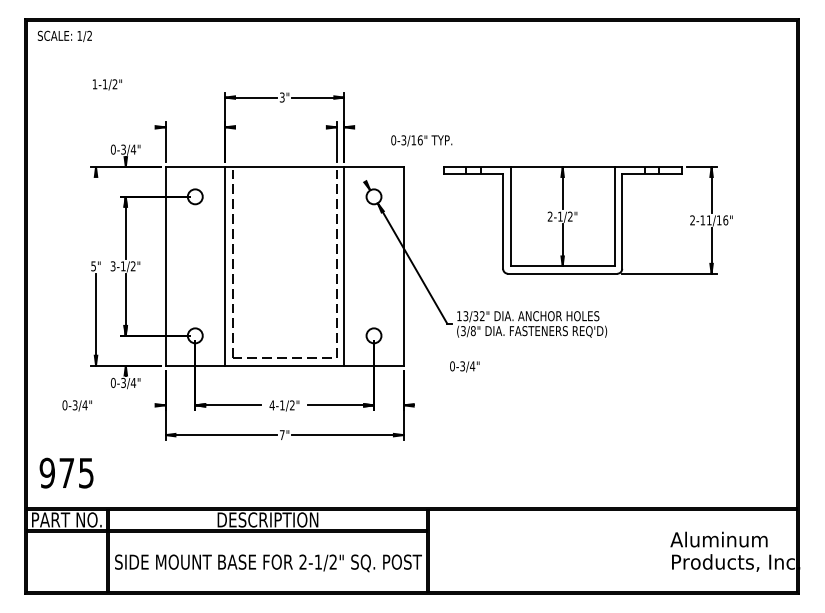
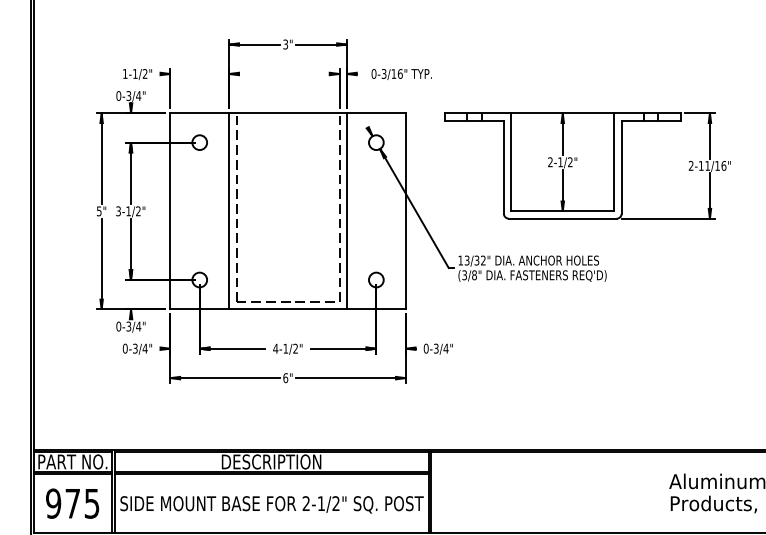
text: (106, 84) -> (136, 74), moved
text: (421, 140) -> (401, 74), moved
line: (96, 212) -> (102, 158), added
text: (464, 366) -> (438, 348), moved
text: (76, 405) -> (136, 348), moved
text: (281, 435) -> (284, 378), 7" -> 6"
text: (66, 472) -> (72, 503), moved

